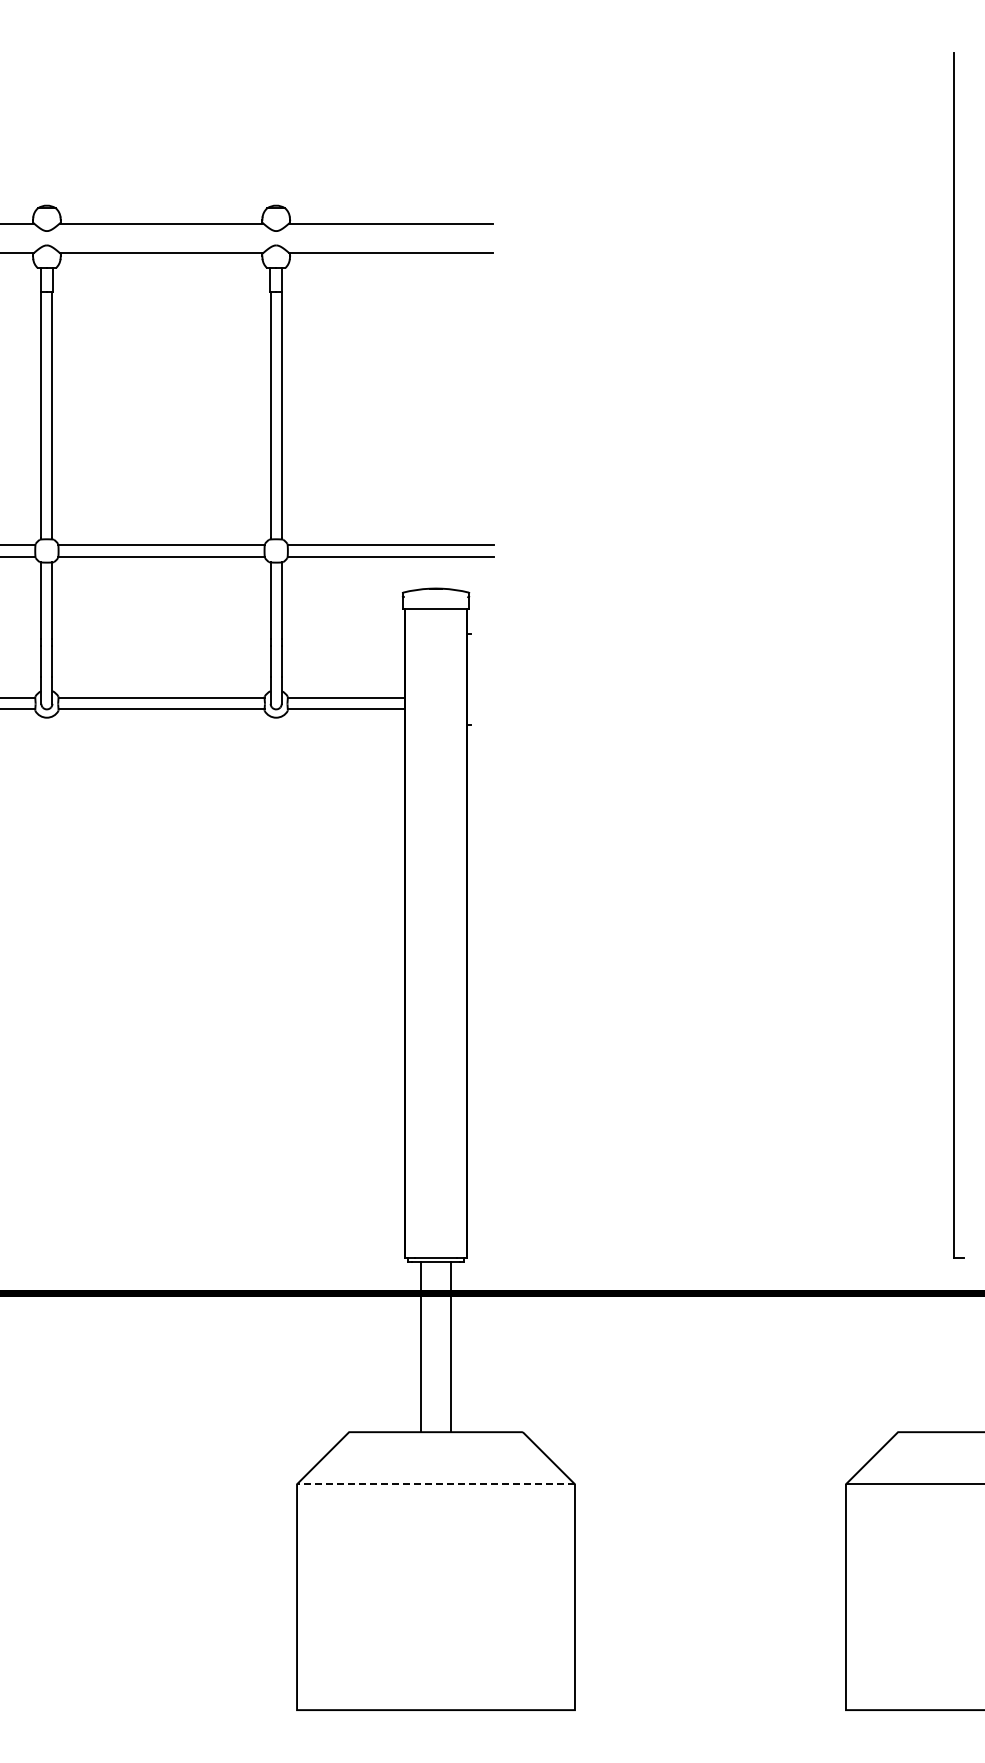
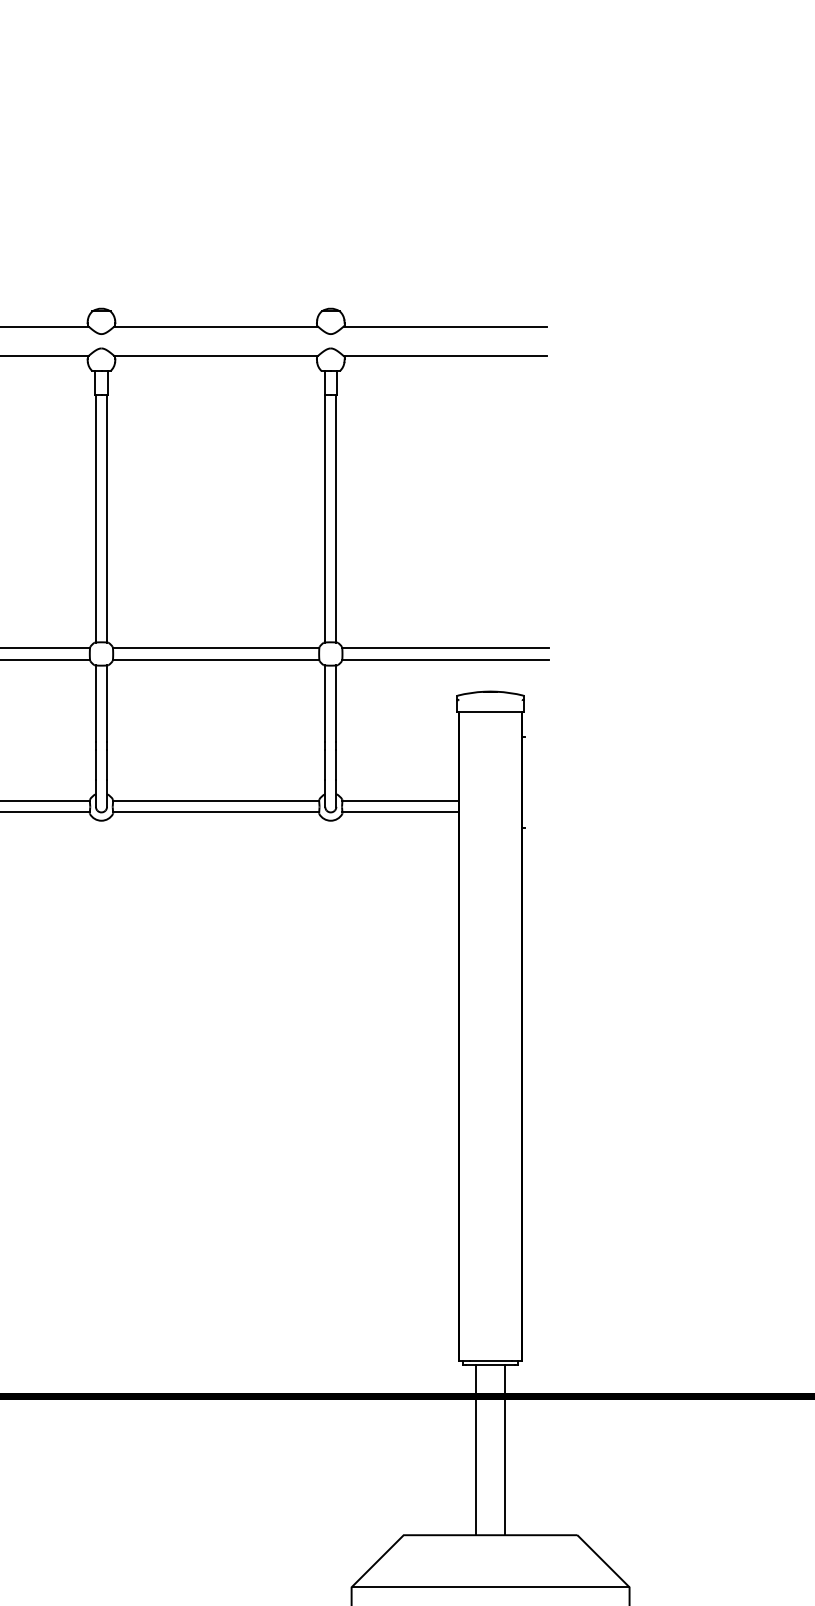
line: (436, 1484) -> (491, 1587), dashed -> solid

